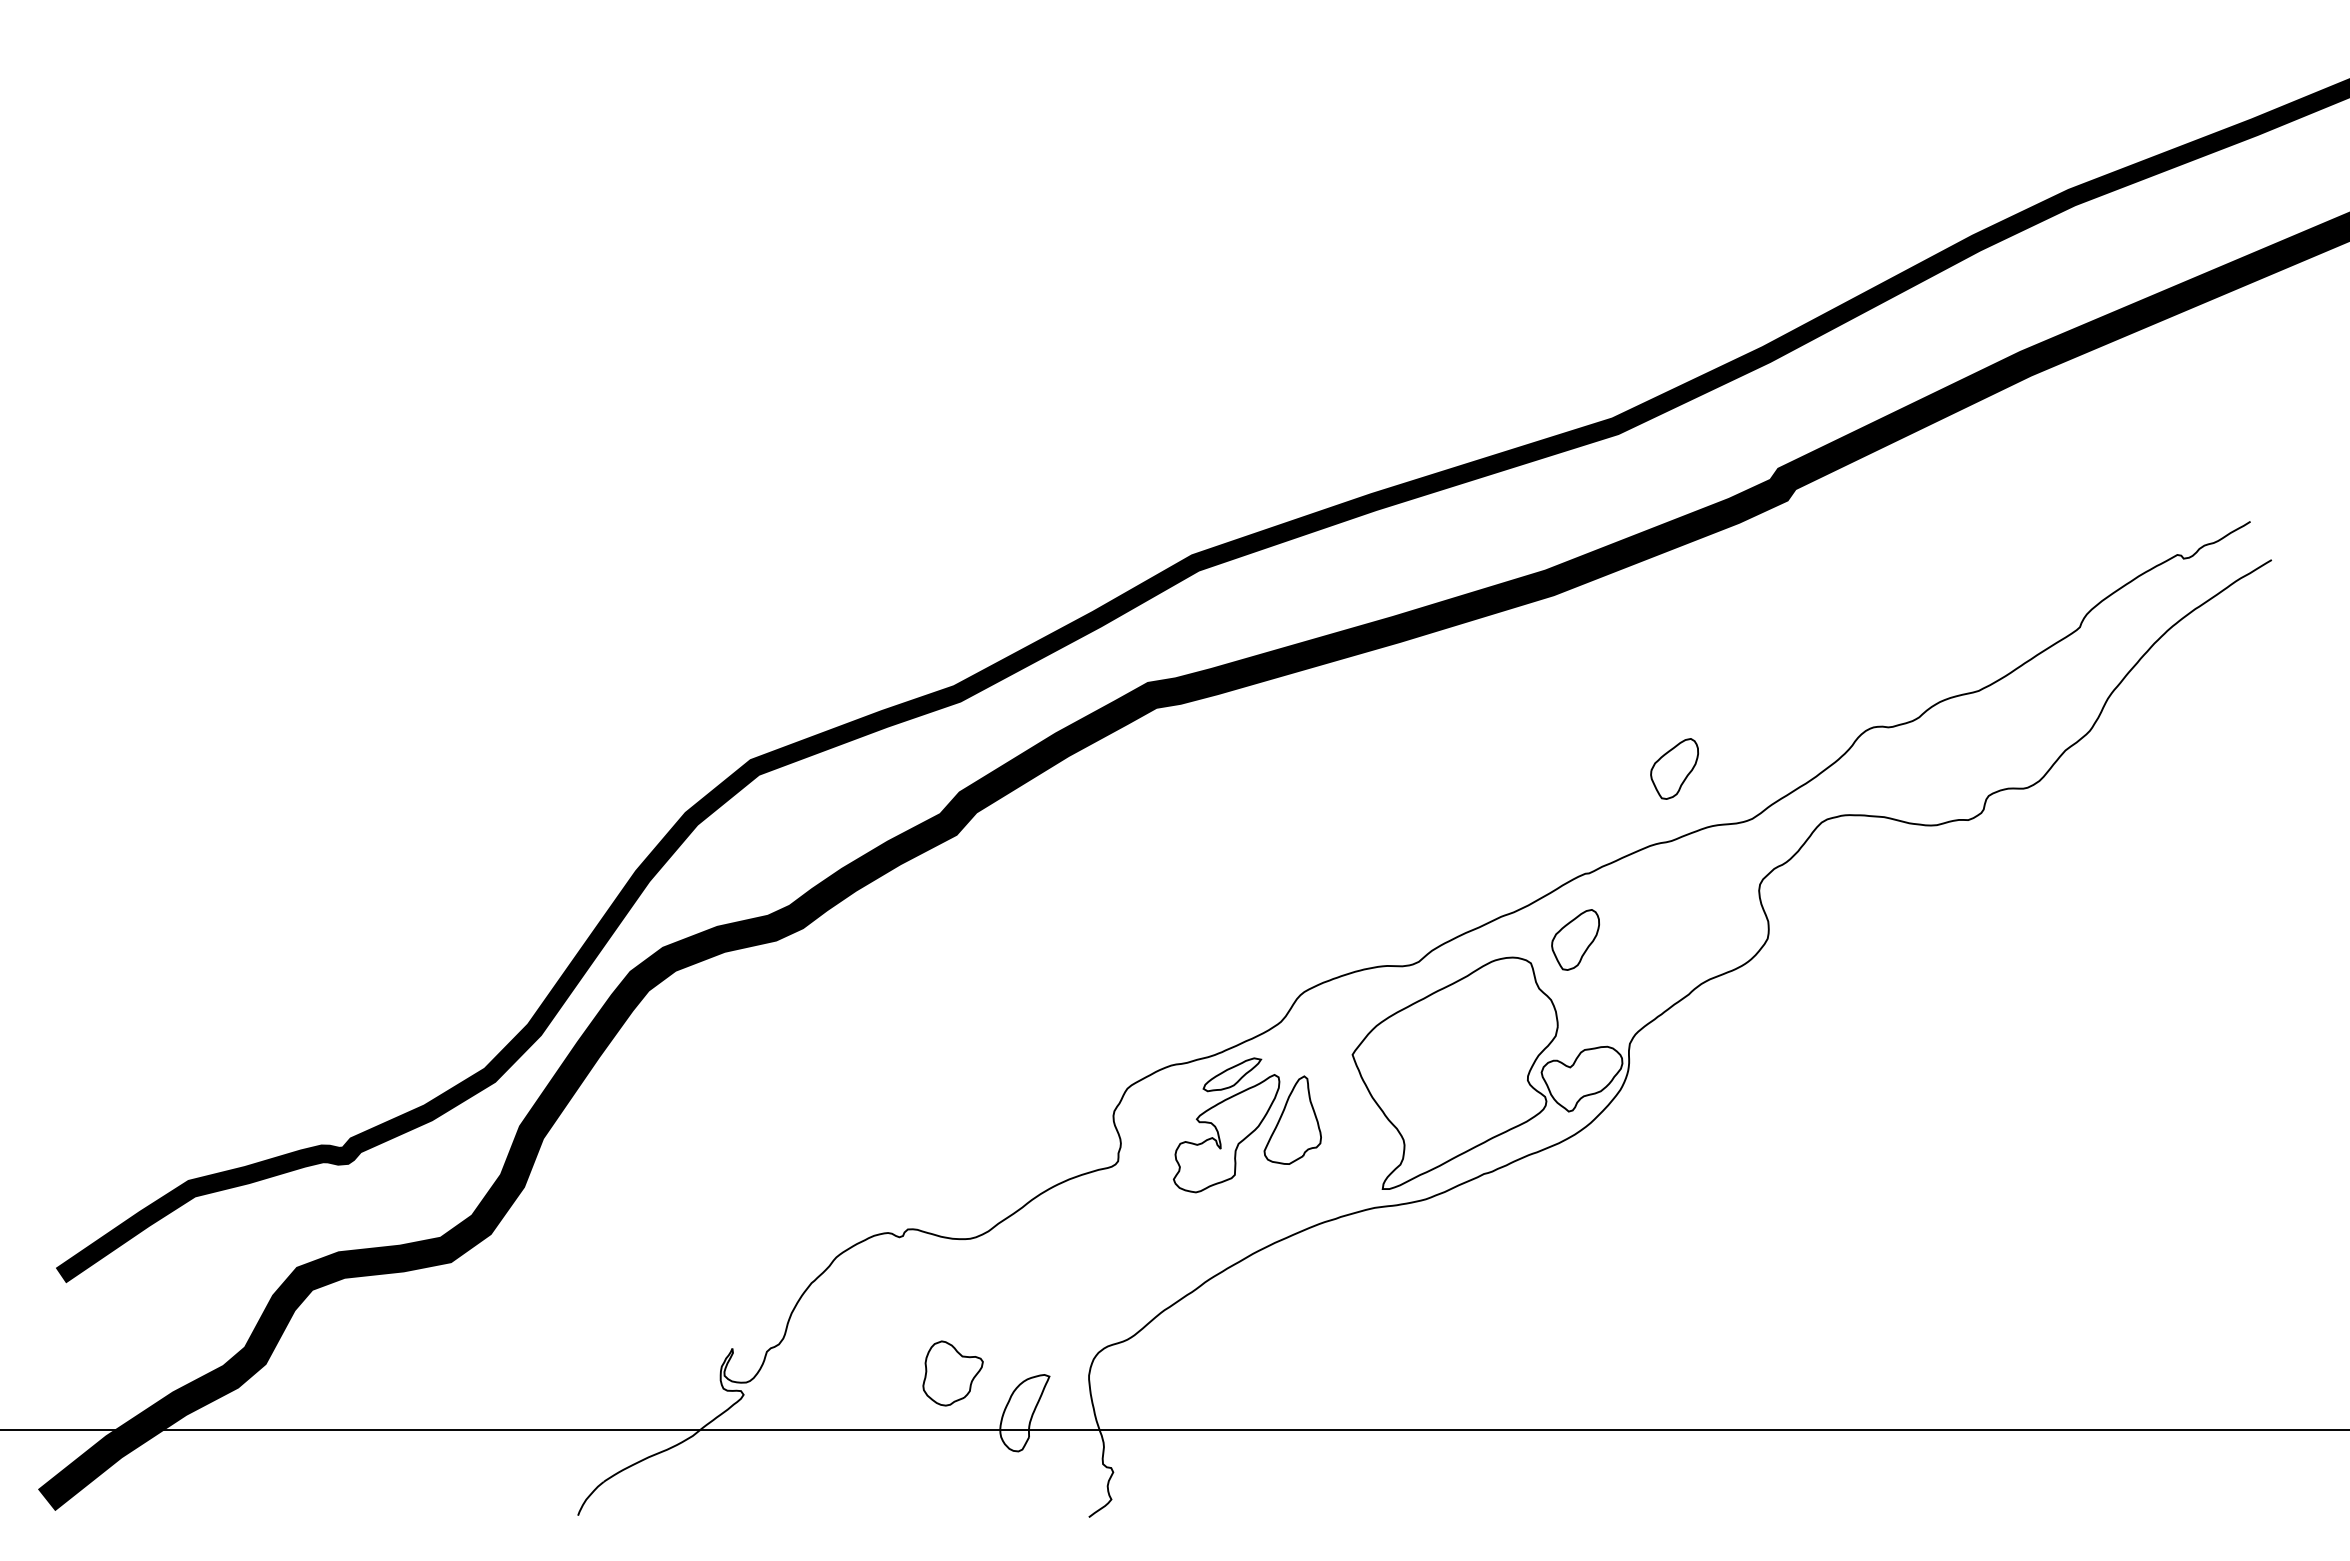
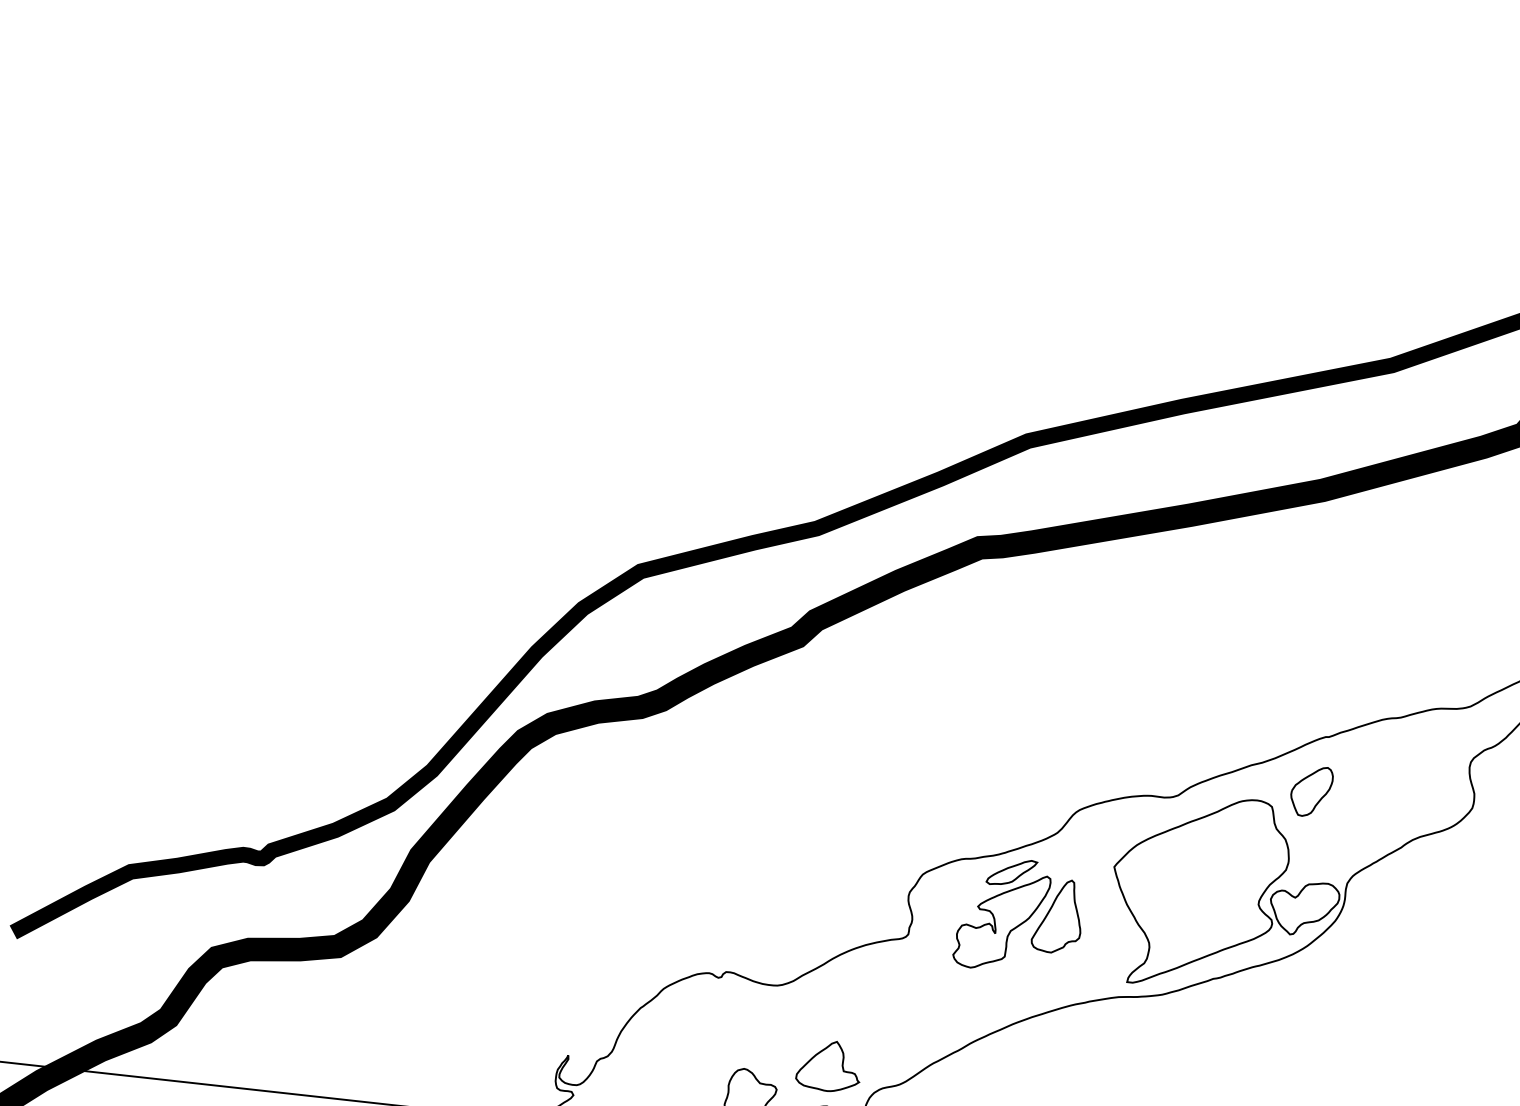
part: (1674, 768) -> (1410, 657), removed
part: (1041, 1326) -> (828, 1065), added

